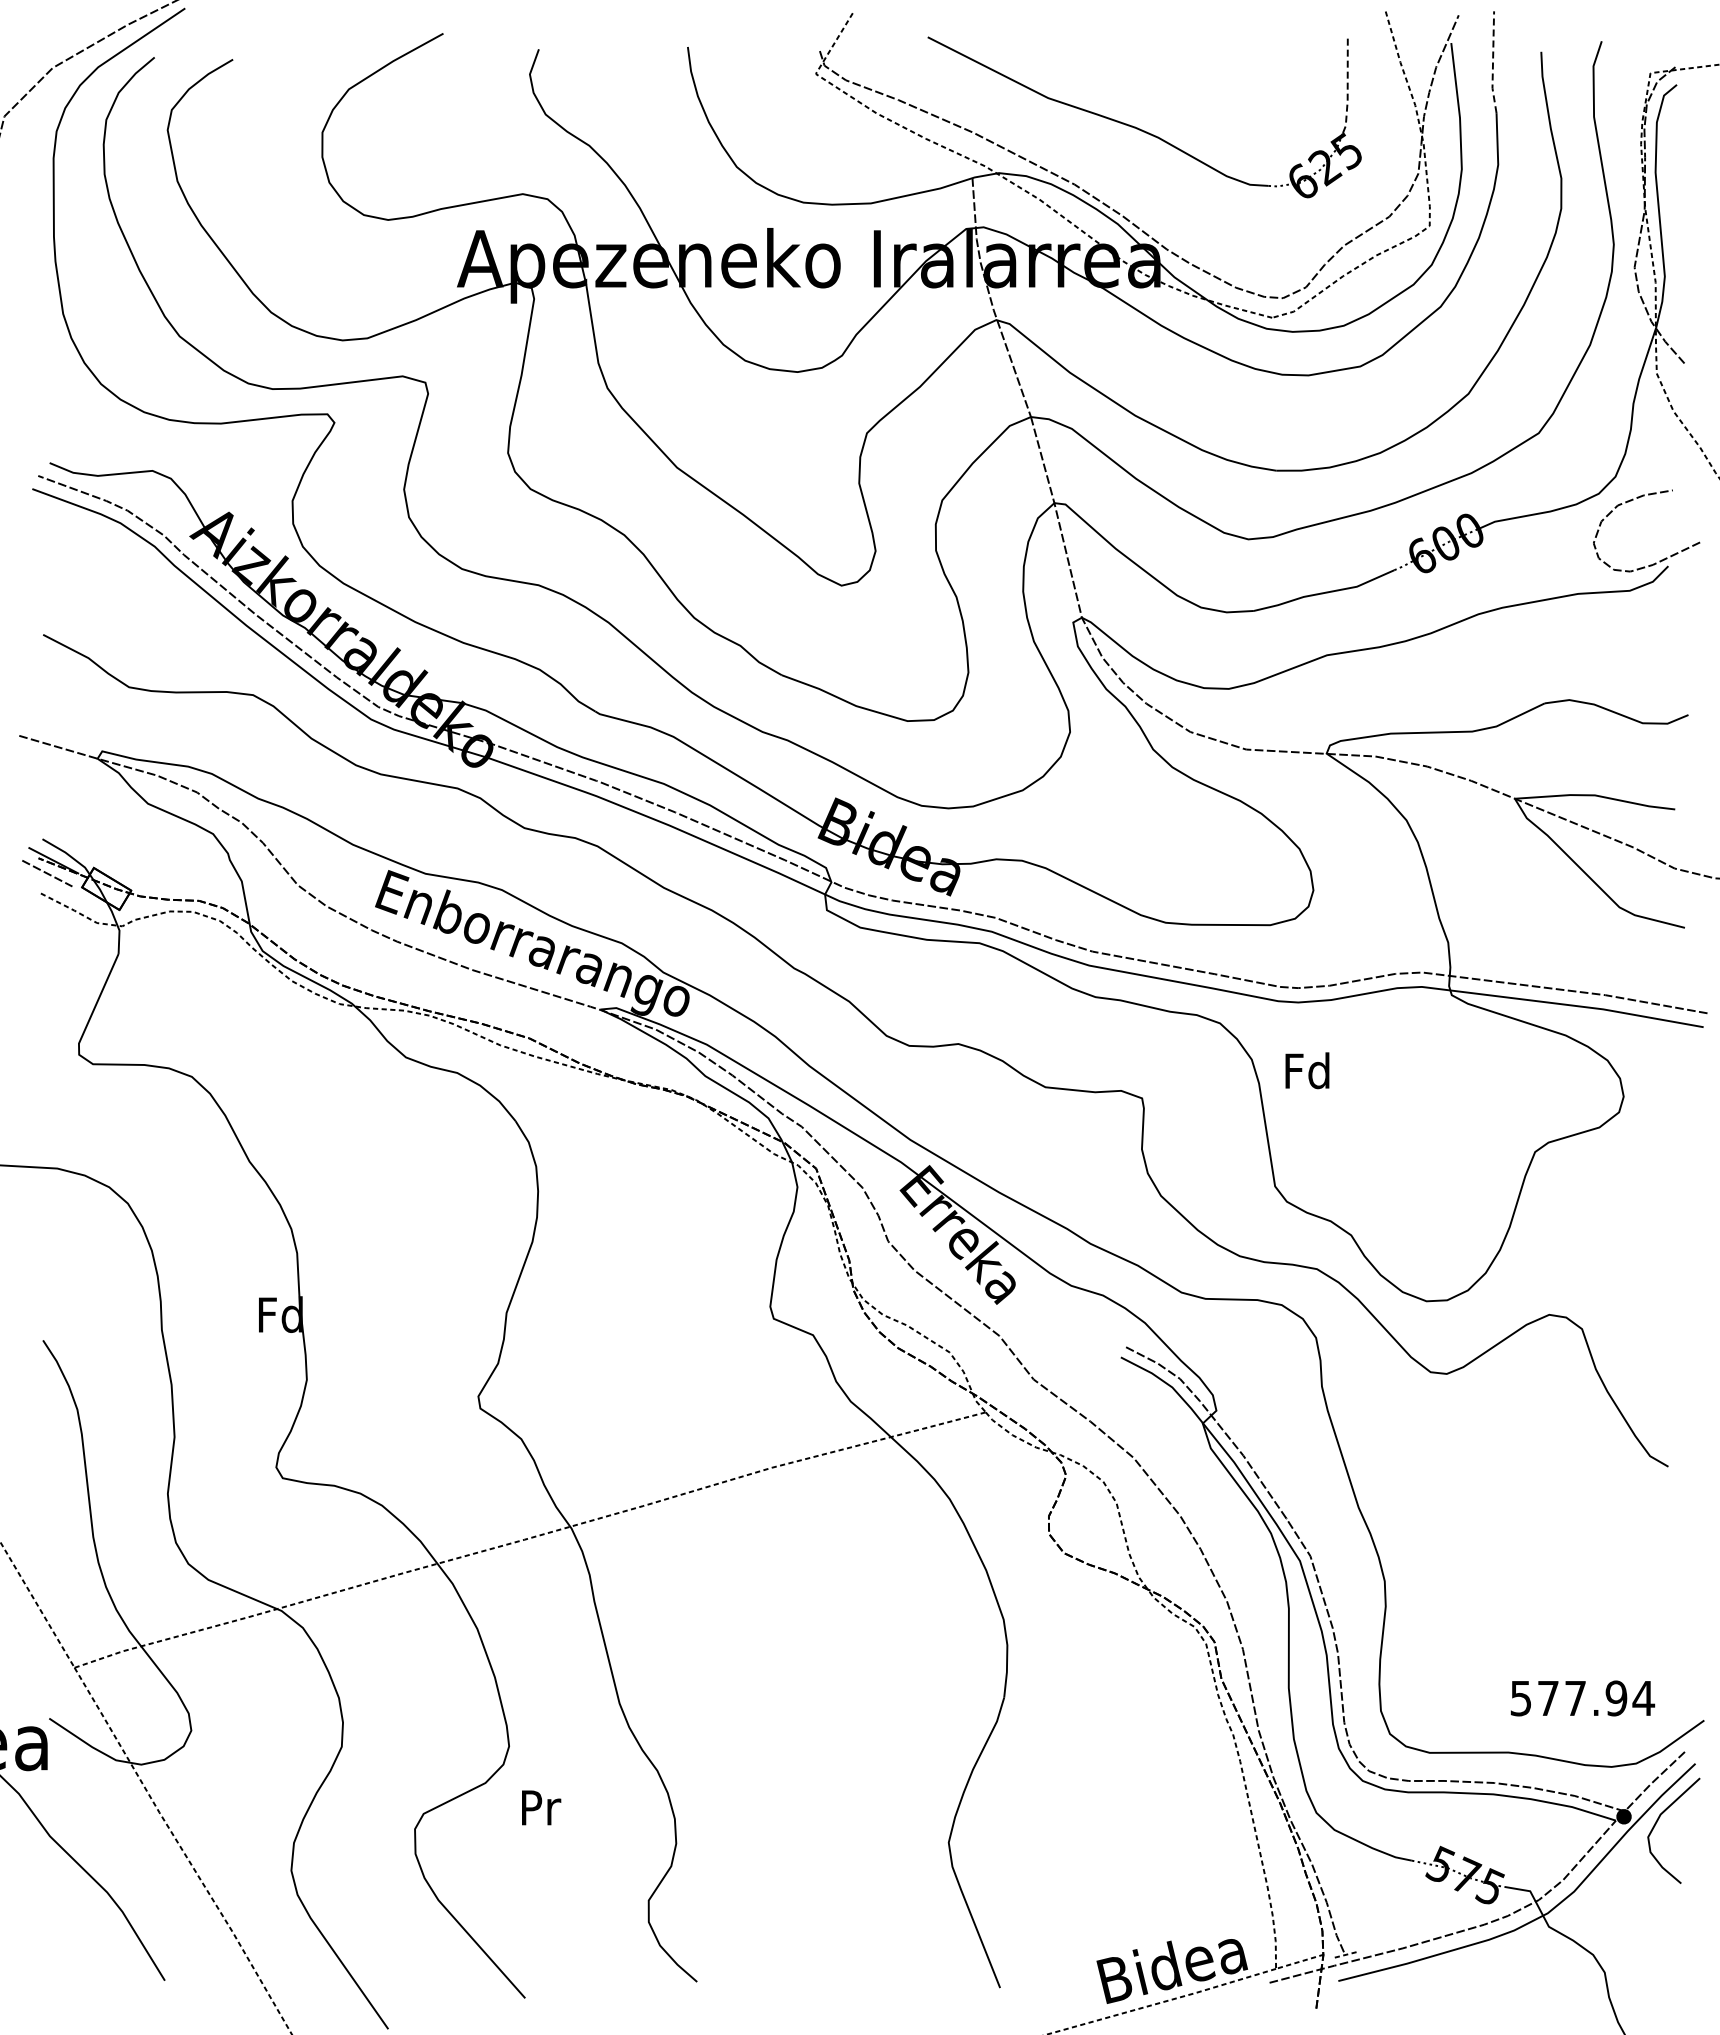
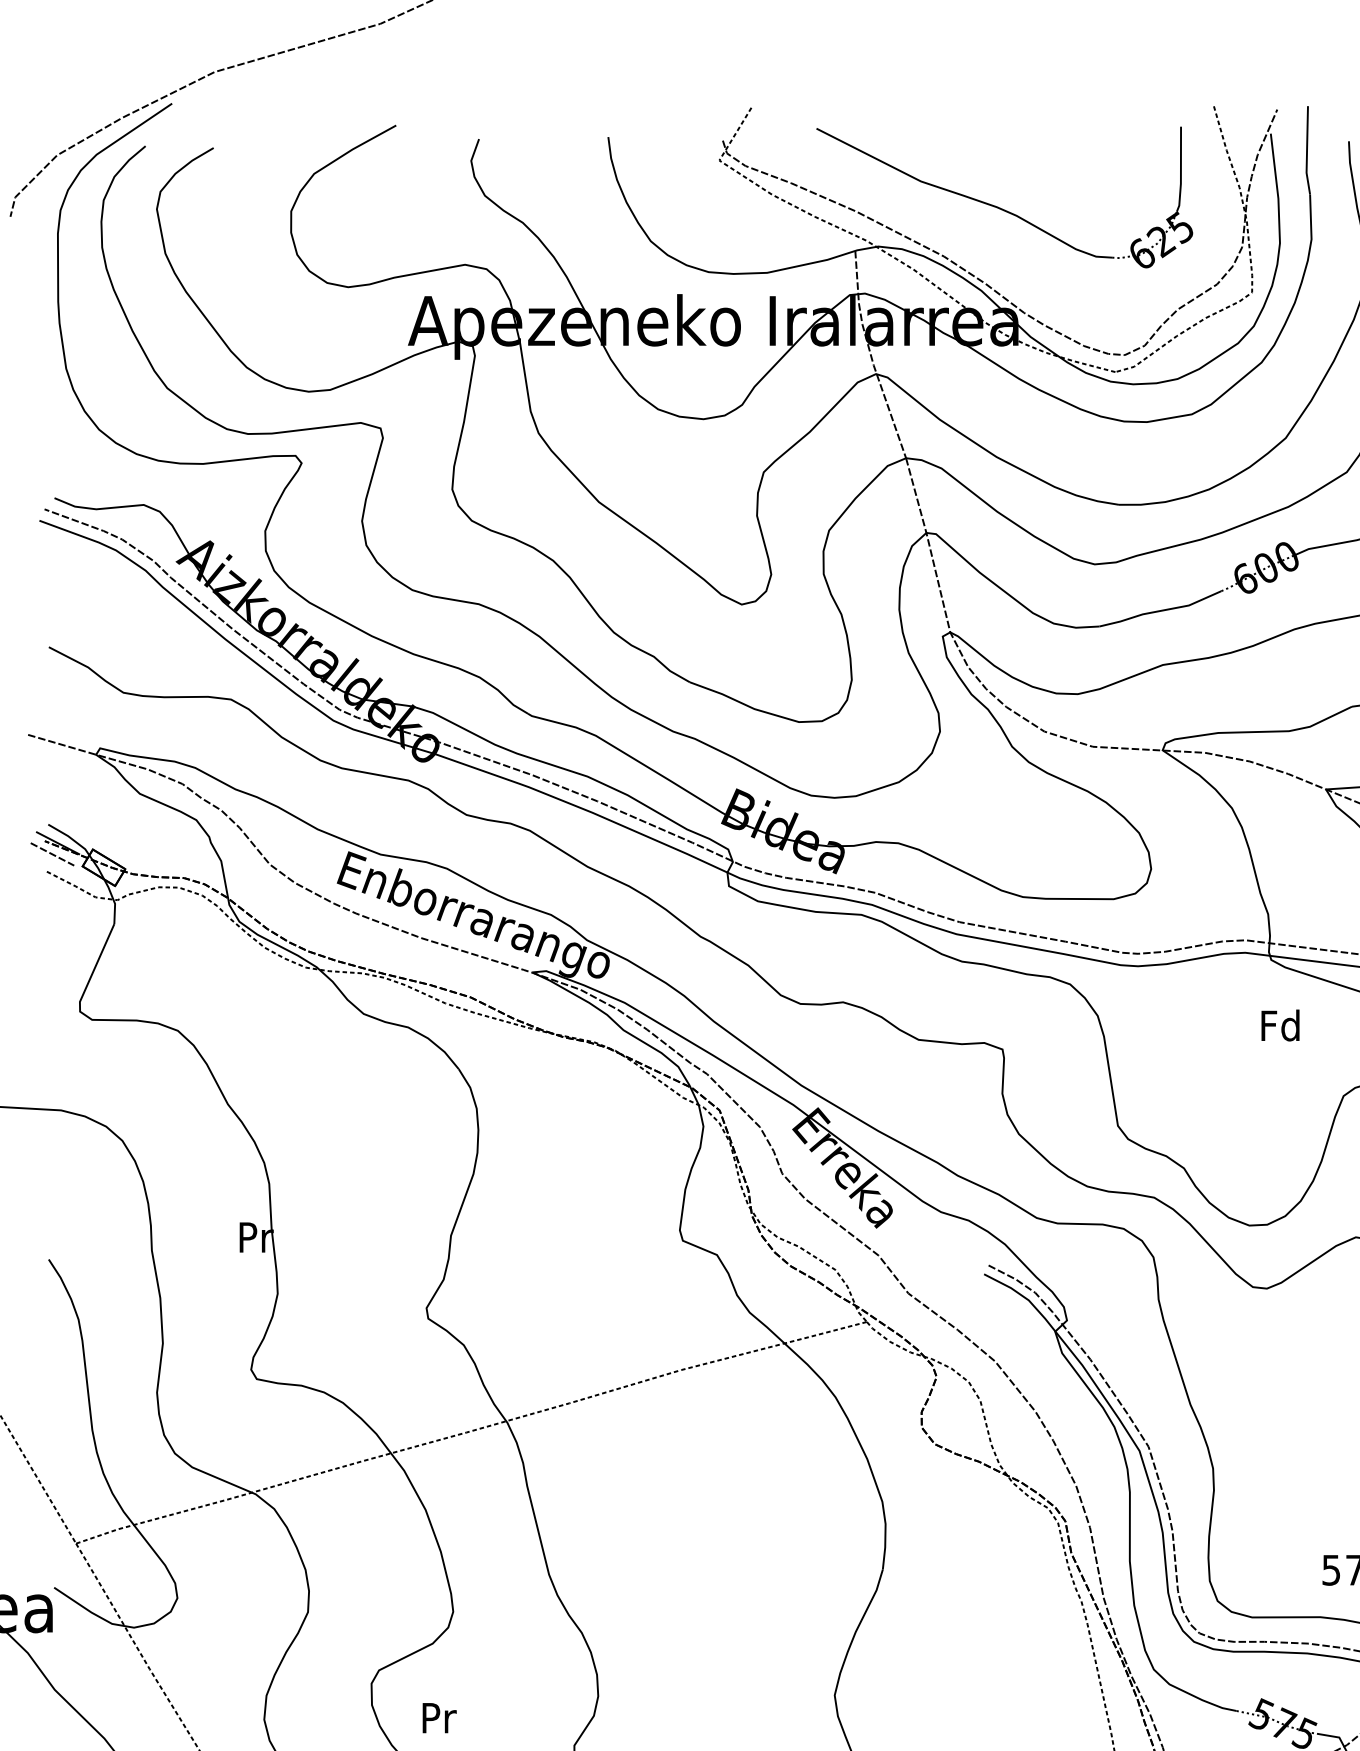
line: (1493, 63) -> (1307, 151), dashed -> solid
line: (1347, 85) -> (1180, 170), dashed -> solid
text: (1307, 1070) -> (1280, 1025), moved
text: (280, 1314) -> (254, 1237), Fd -> Pr
text: (541, 1807) -> (439, 1717), moved

